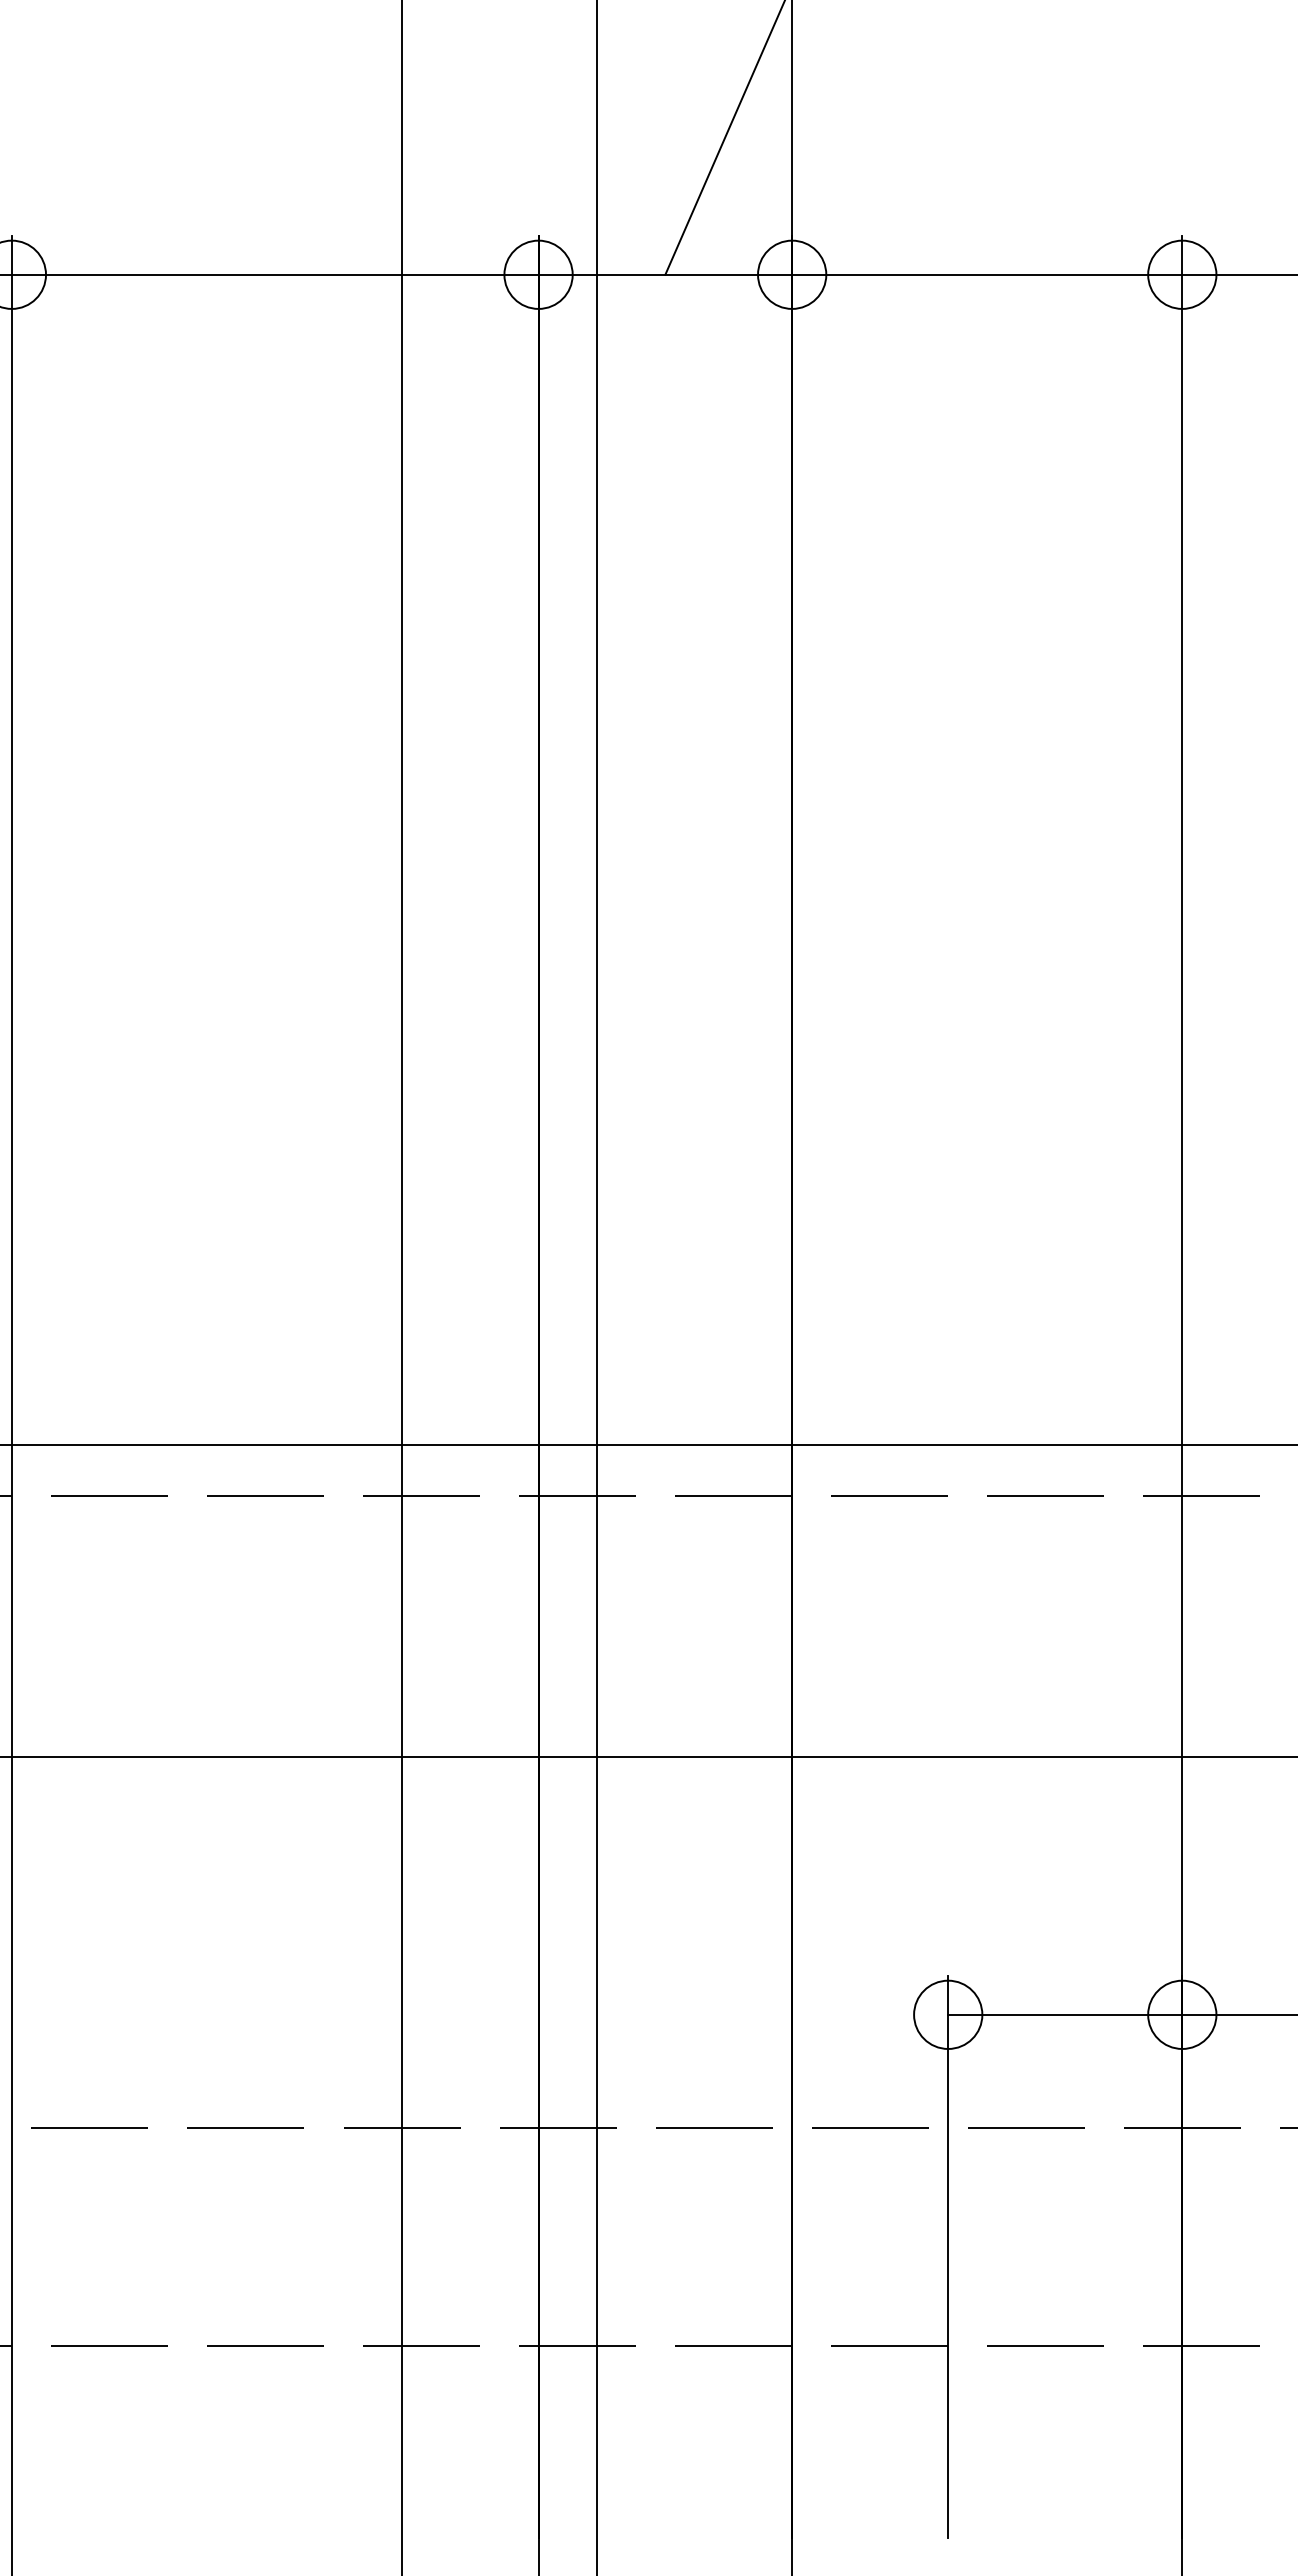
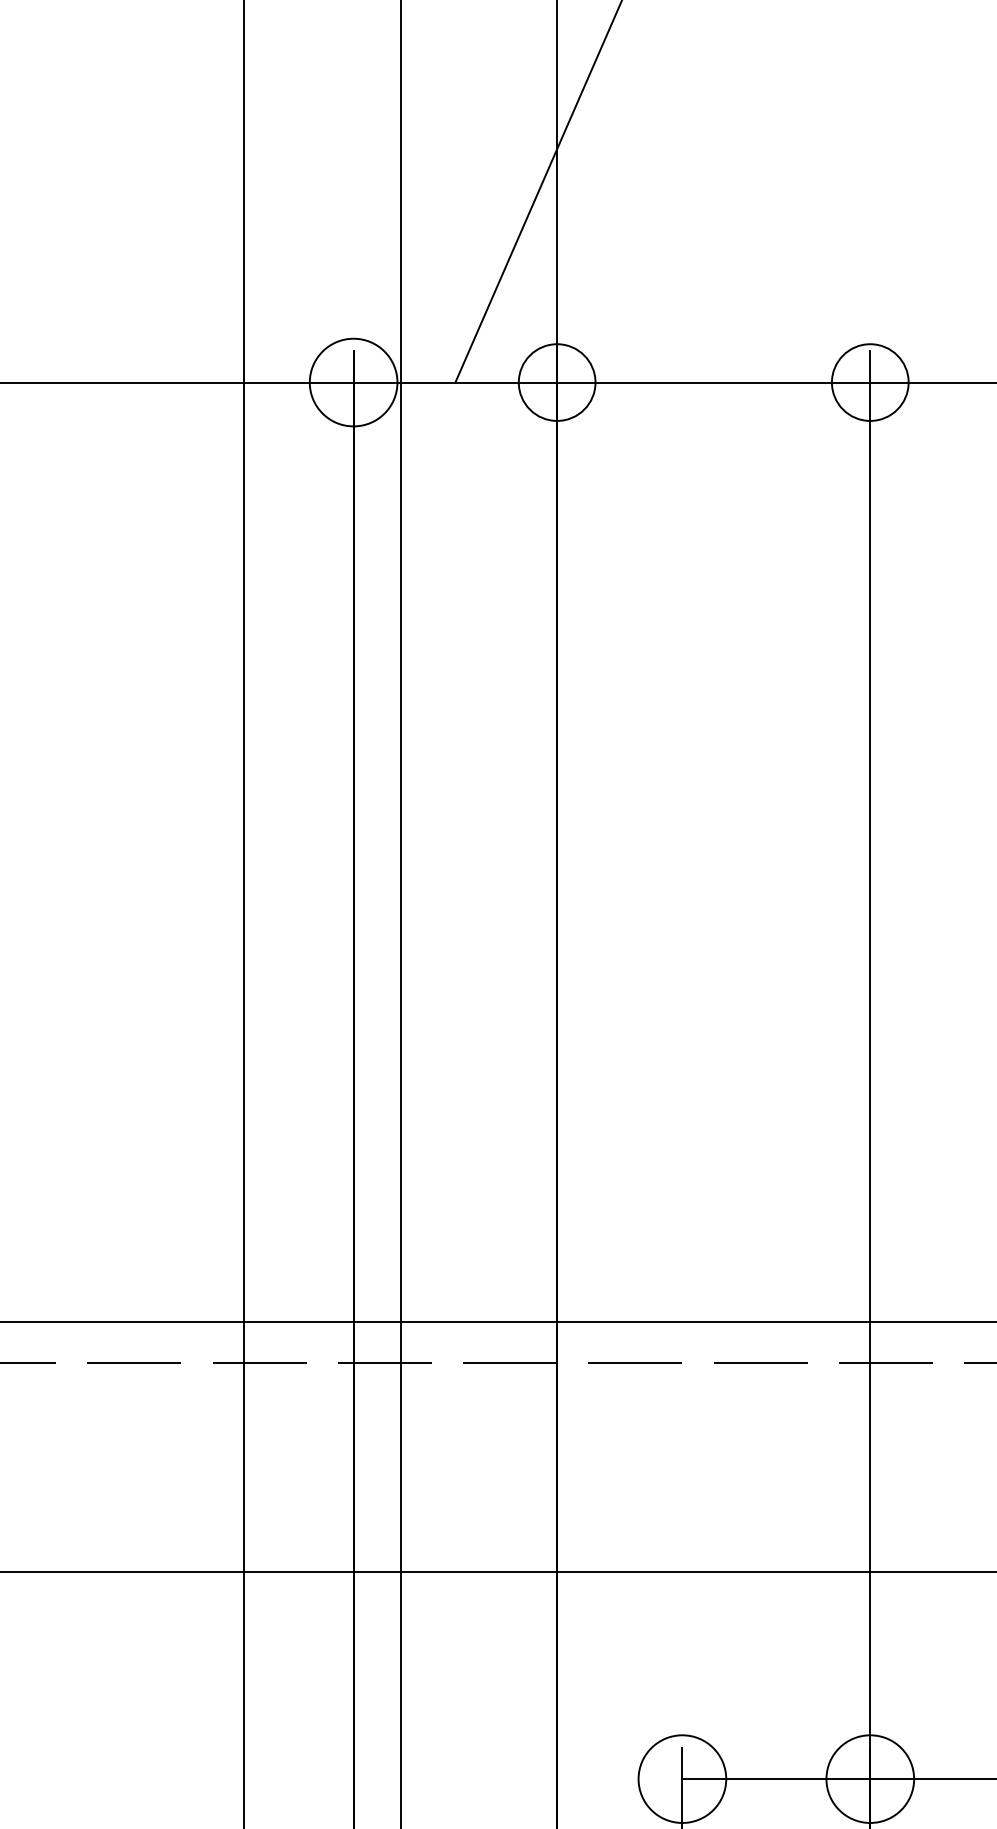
circle: (538, 274) -> (353, 382), size x1.6
circle: (792, 274) -> (557, 382), size x1.4
circle: (1182, 274) -> (870, 382), size x1.4
circle: (948, 2014) -> (682, 1778), size x1.6
circle: (1182, 2014) -> (870, 1778), size x1.6

